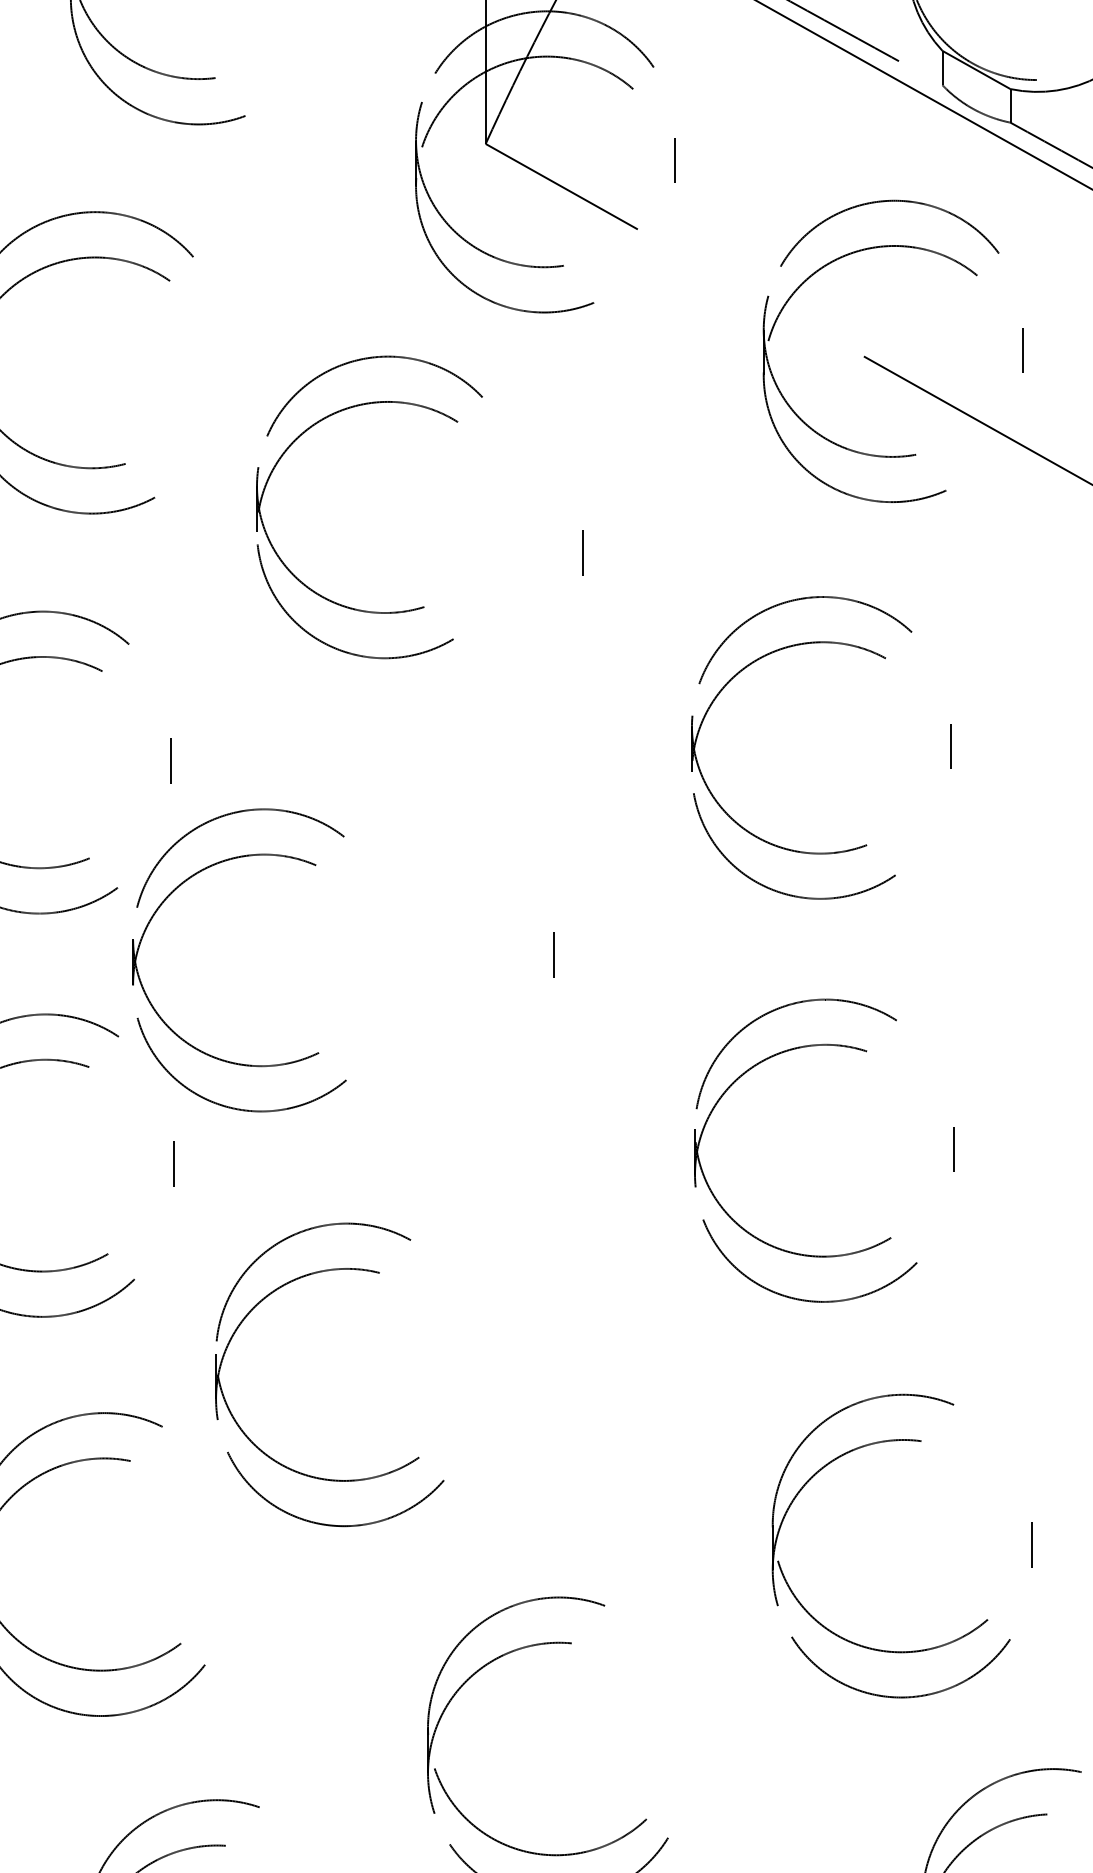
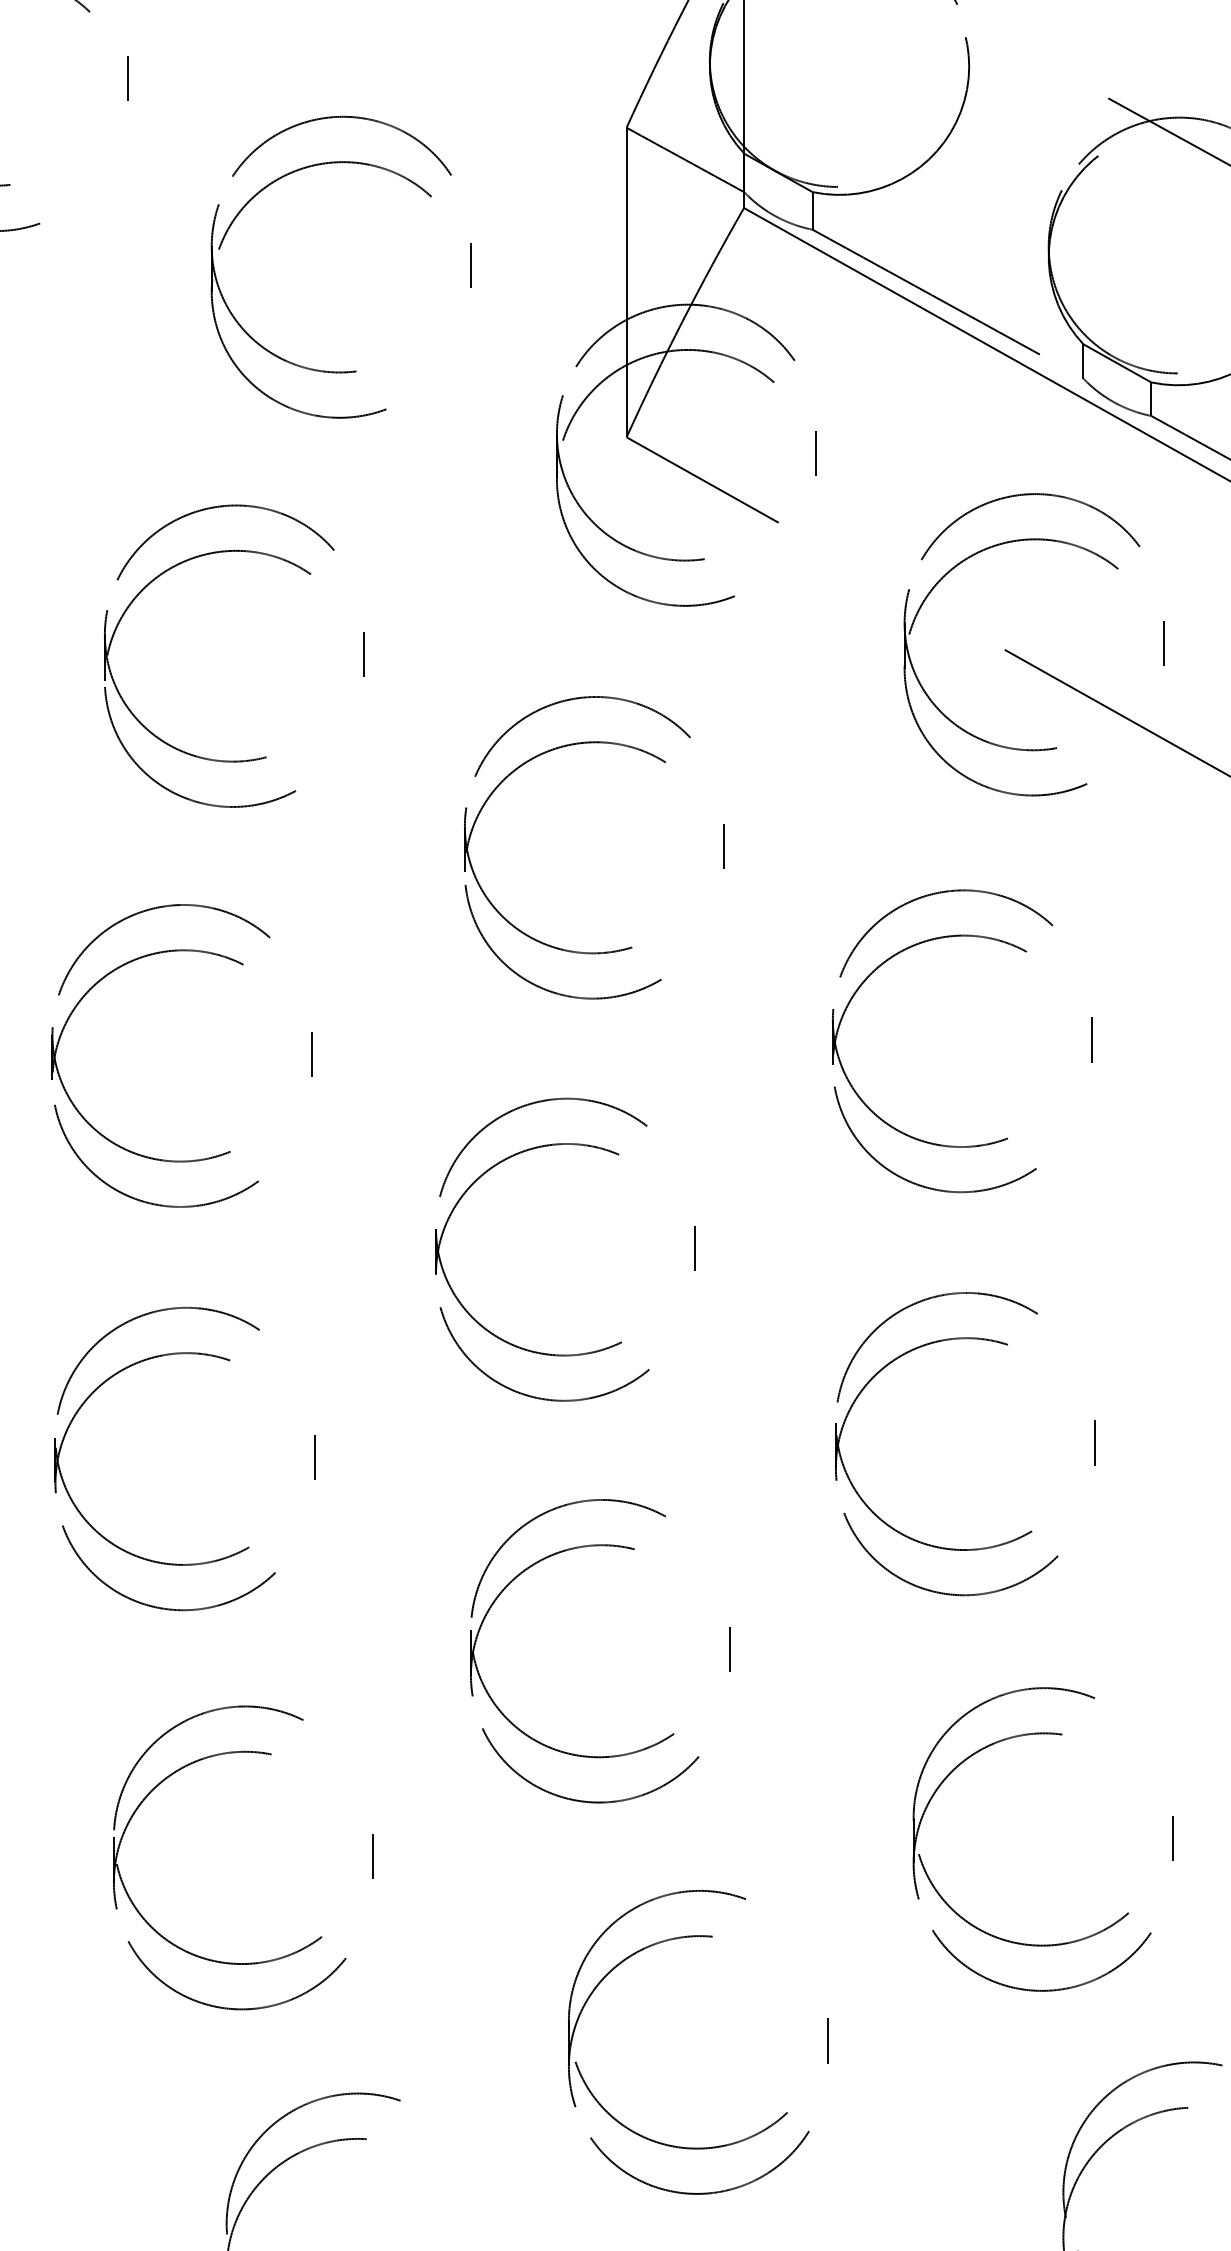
line: (222, 361) -> (363, 654), added
part: (315, 425) -> (523, 765), moved
part: (179, 887) -> (482, 1176), moved
part: (270, 1295) -> (525, 1571), moved
line: (589, 1356) -> (730, 1649), added
line: (232, 1562) -> (373, 1855), added
line: (687, 1747) -> (828, 2040), added

